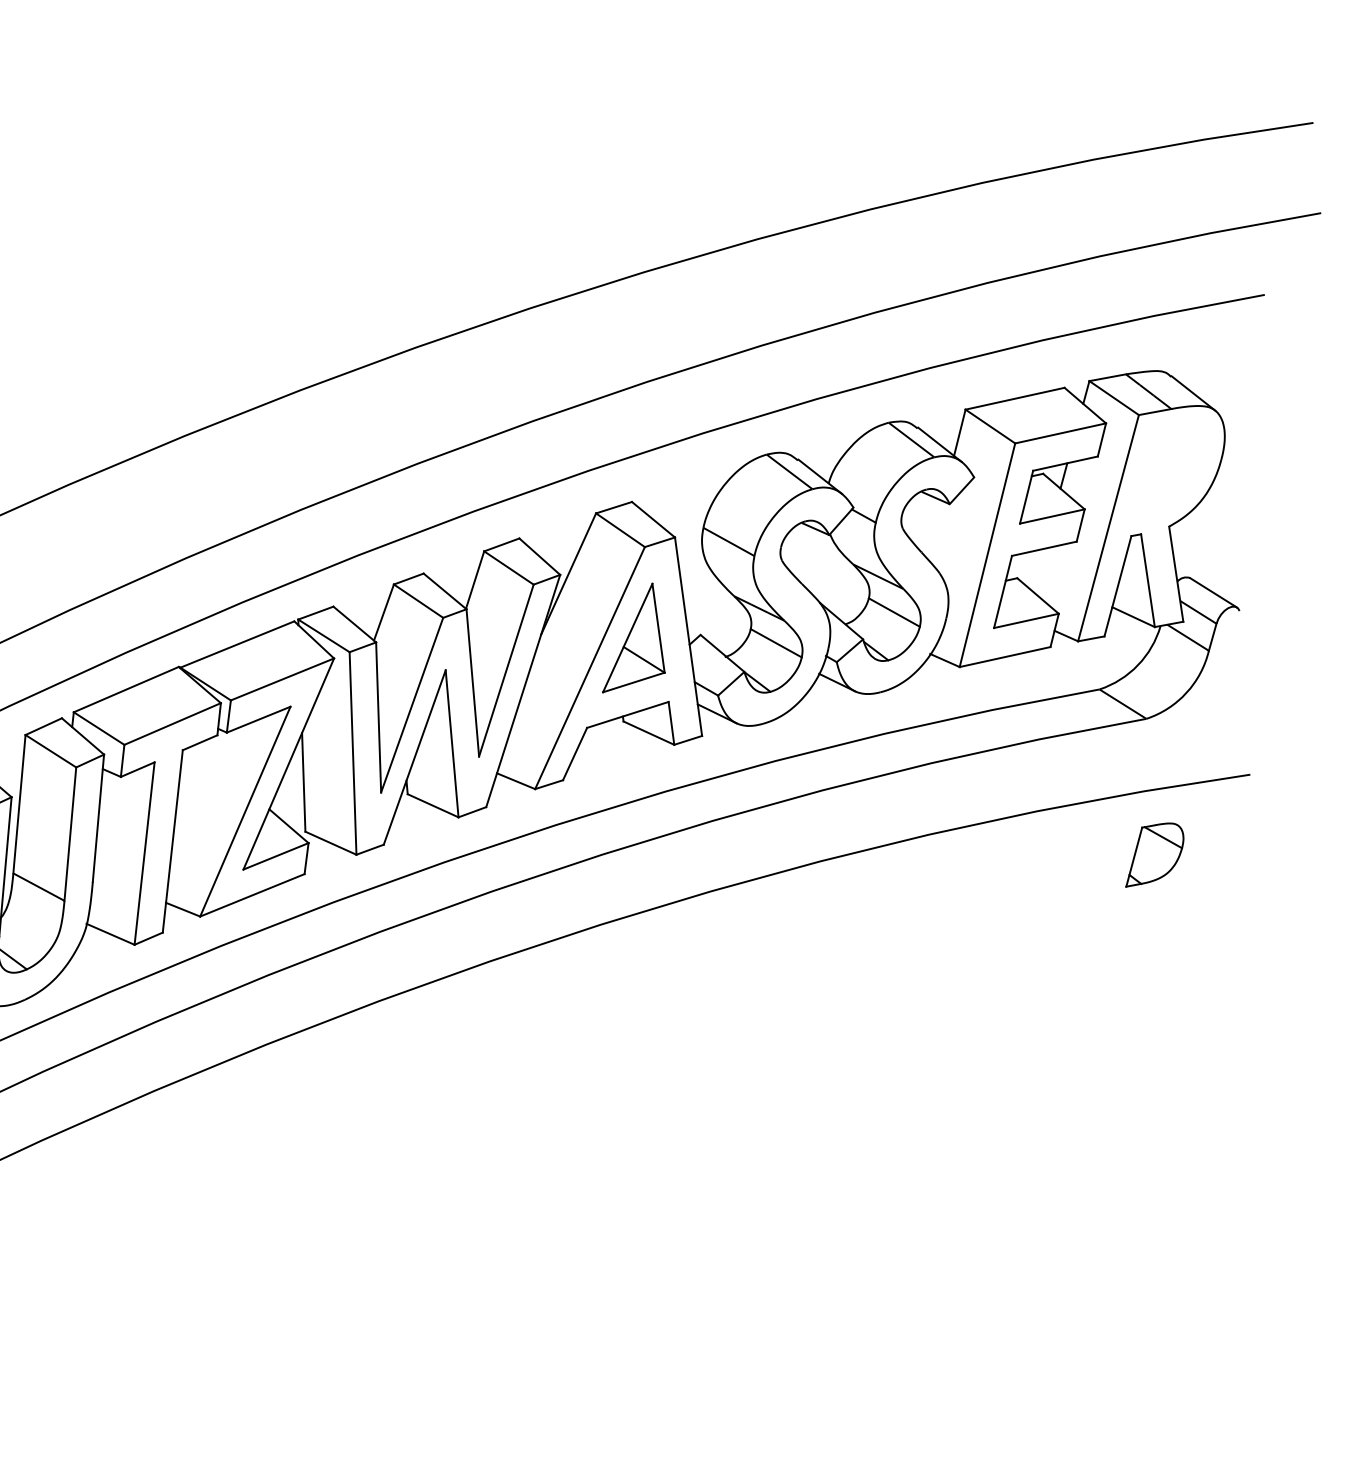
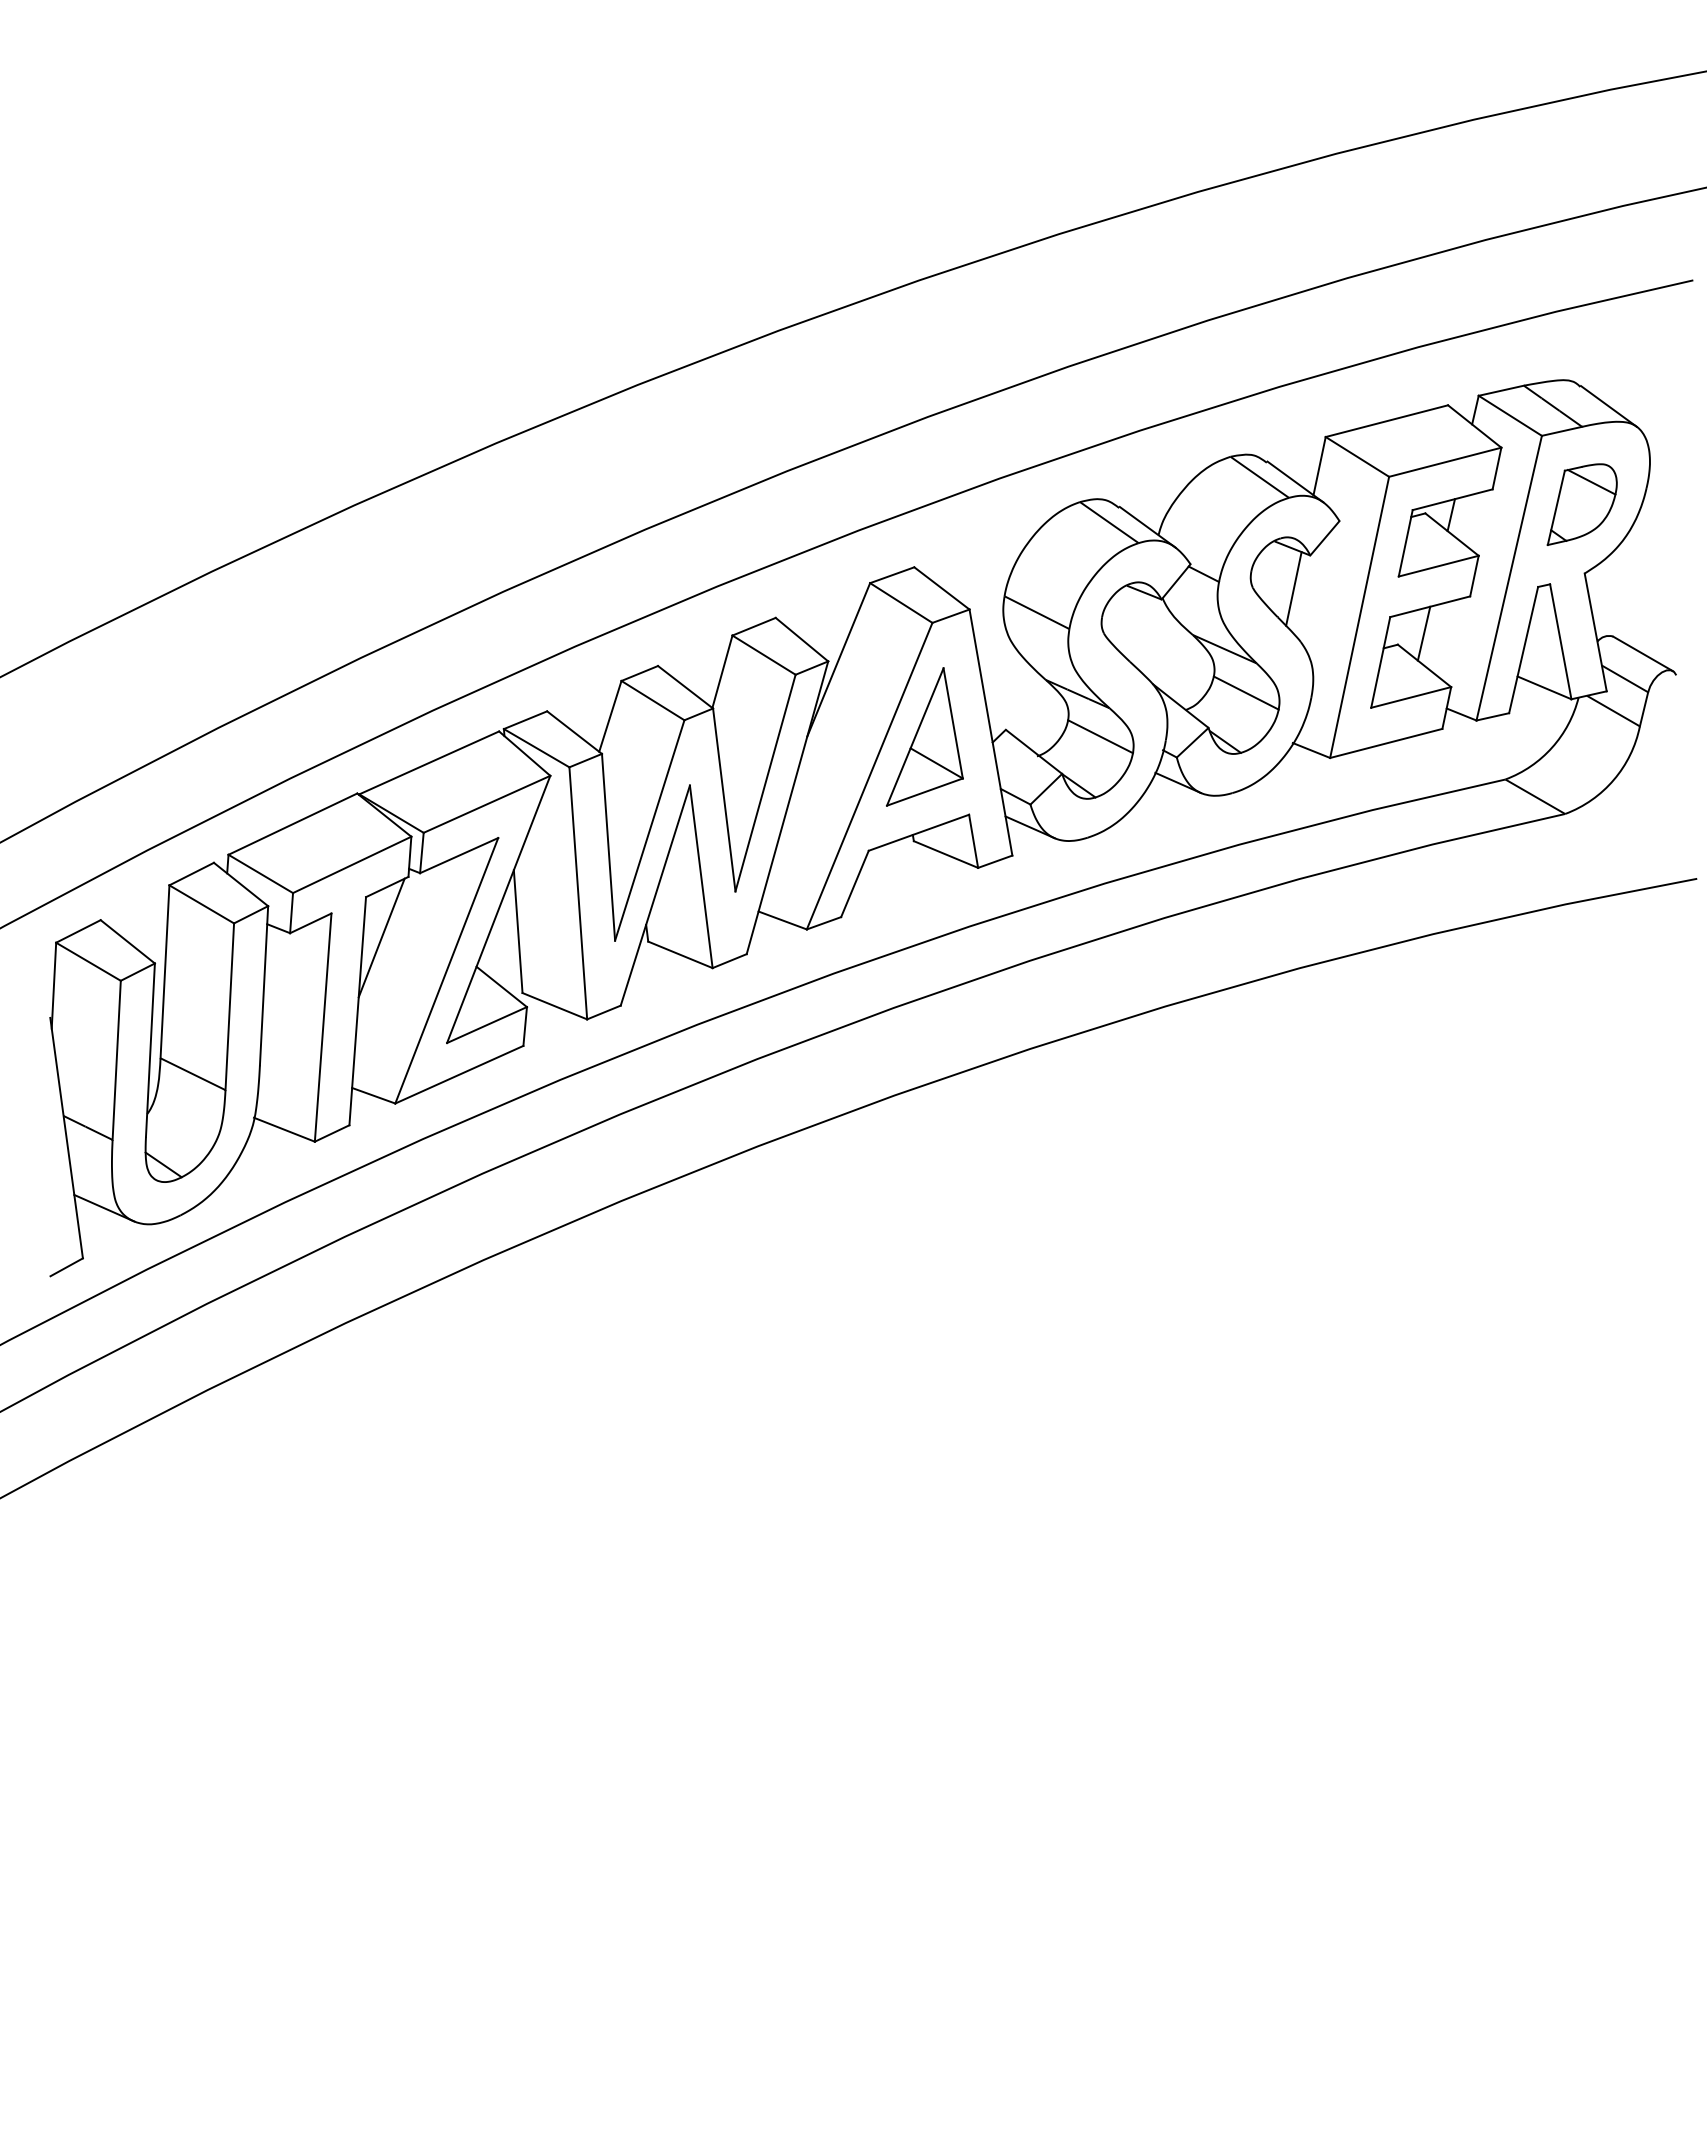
line: (935, 530) -> (1293, 588), added
line: (1038, 570) -> (1423, 633), added
line: (194, 783) -> (381, 937), added
part: (1154, 855) -> (1581, 504), moved

